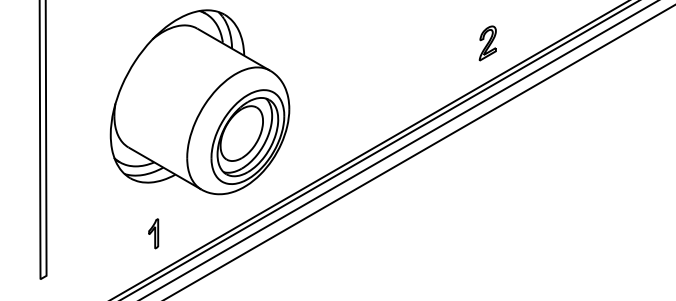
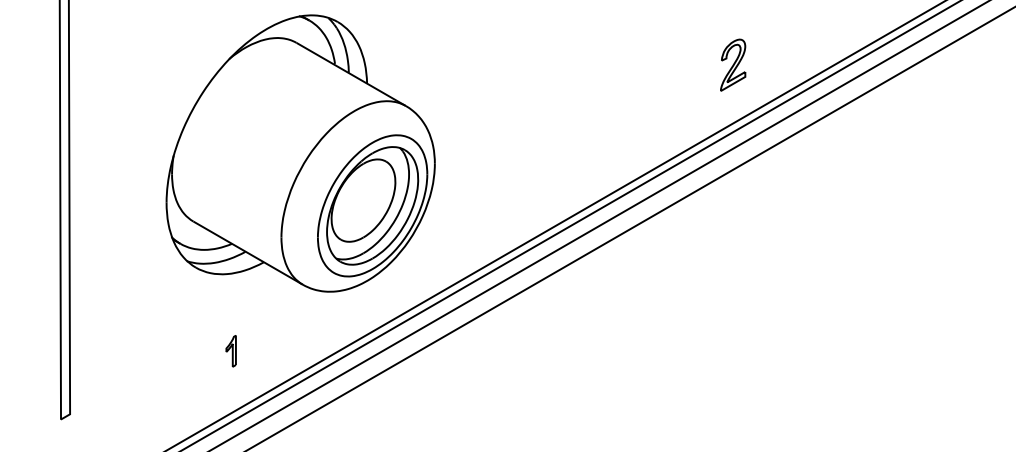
part: (153, 233) -> (230, 350), size x0.7

